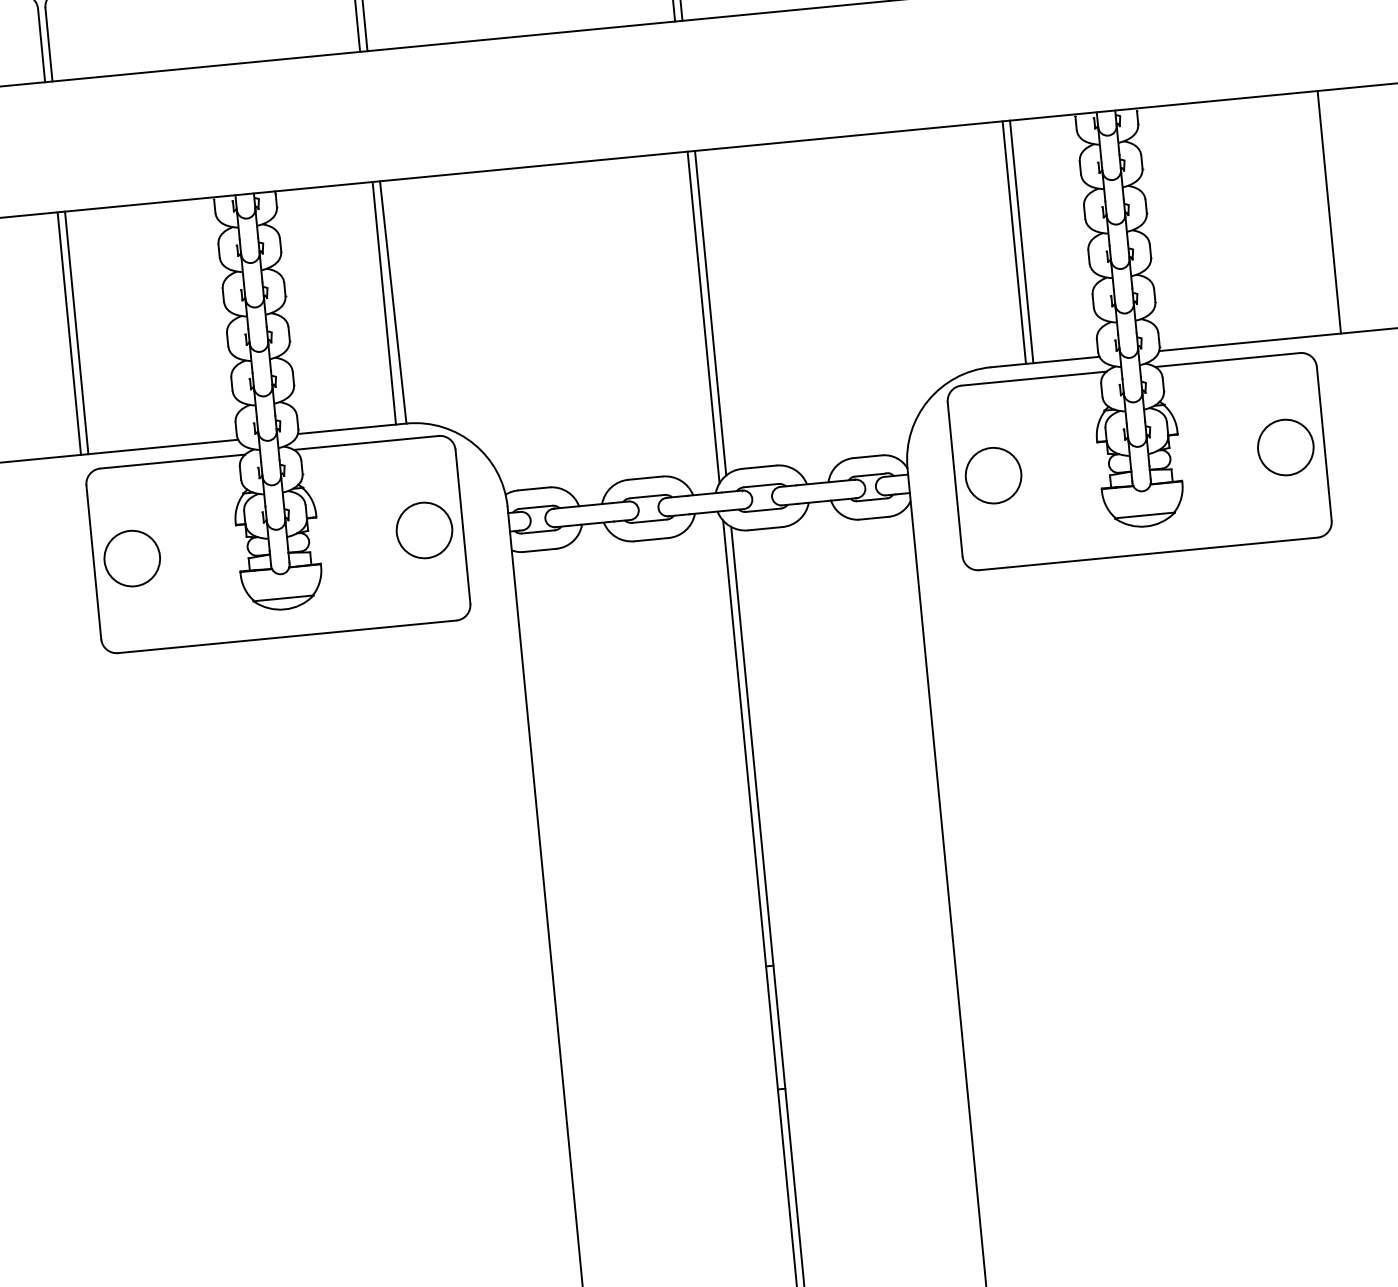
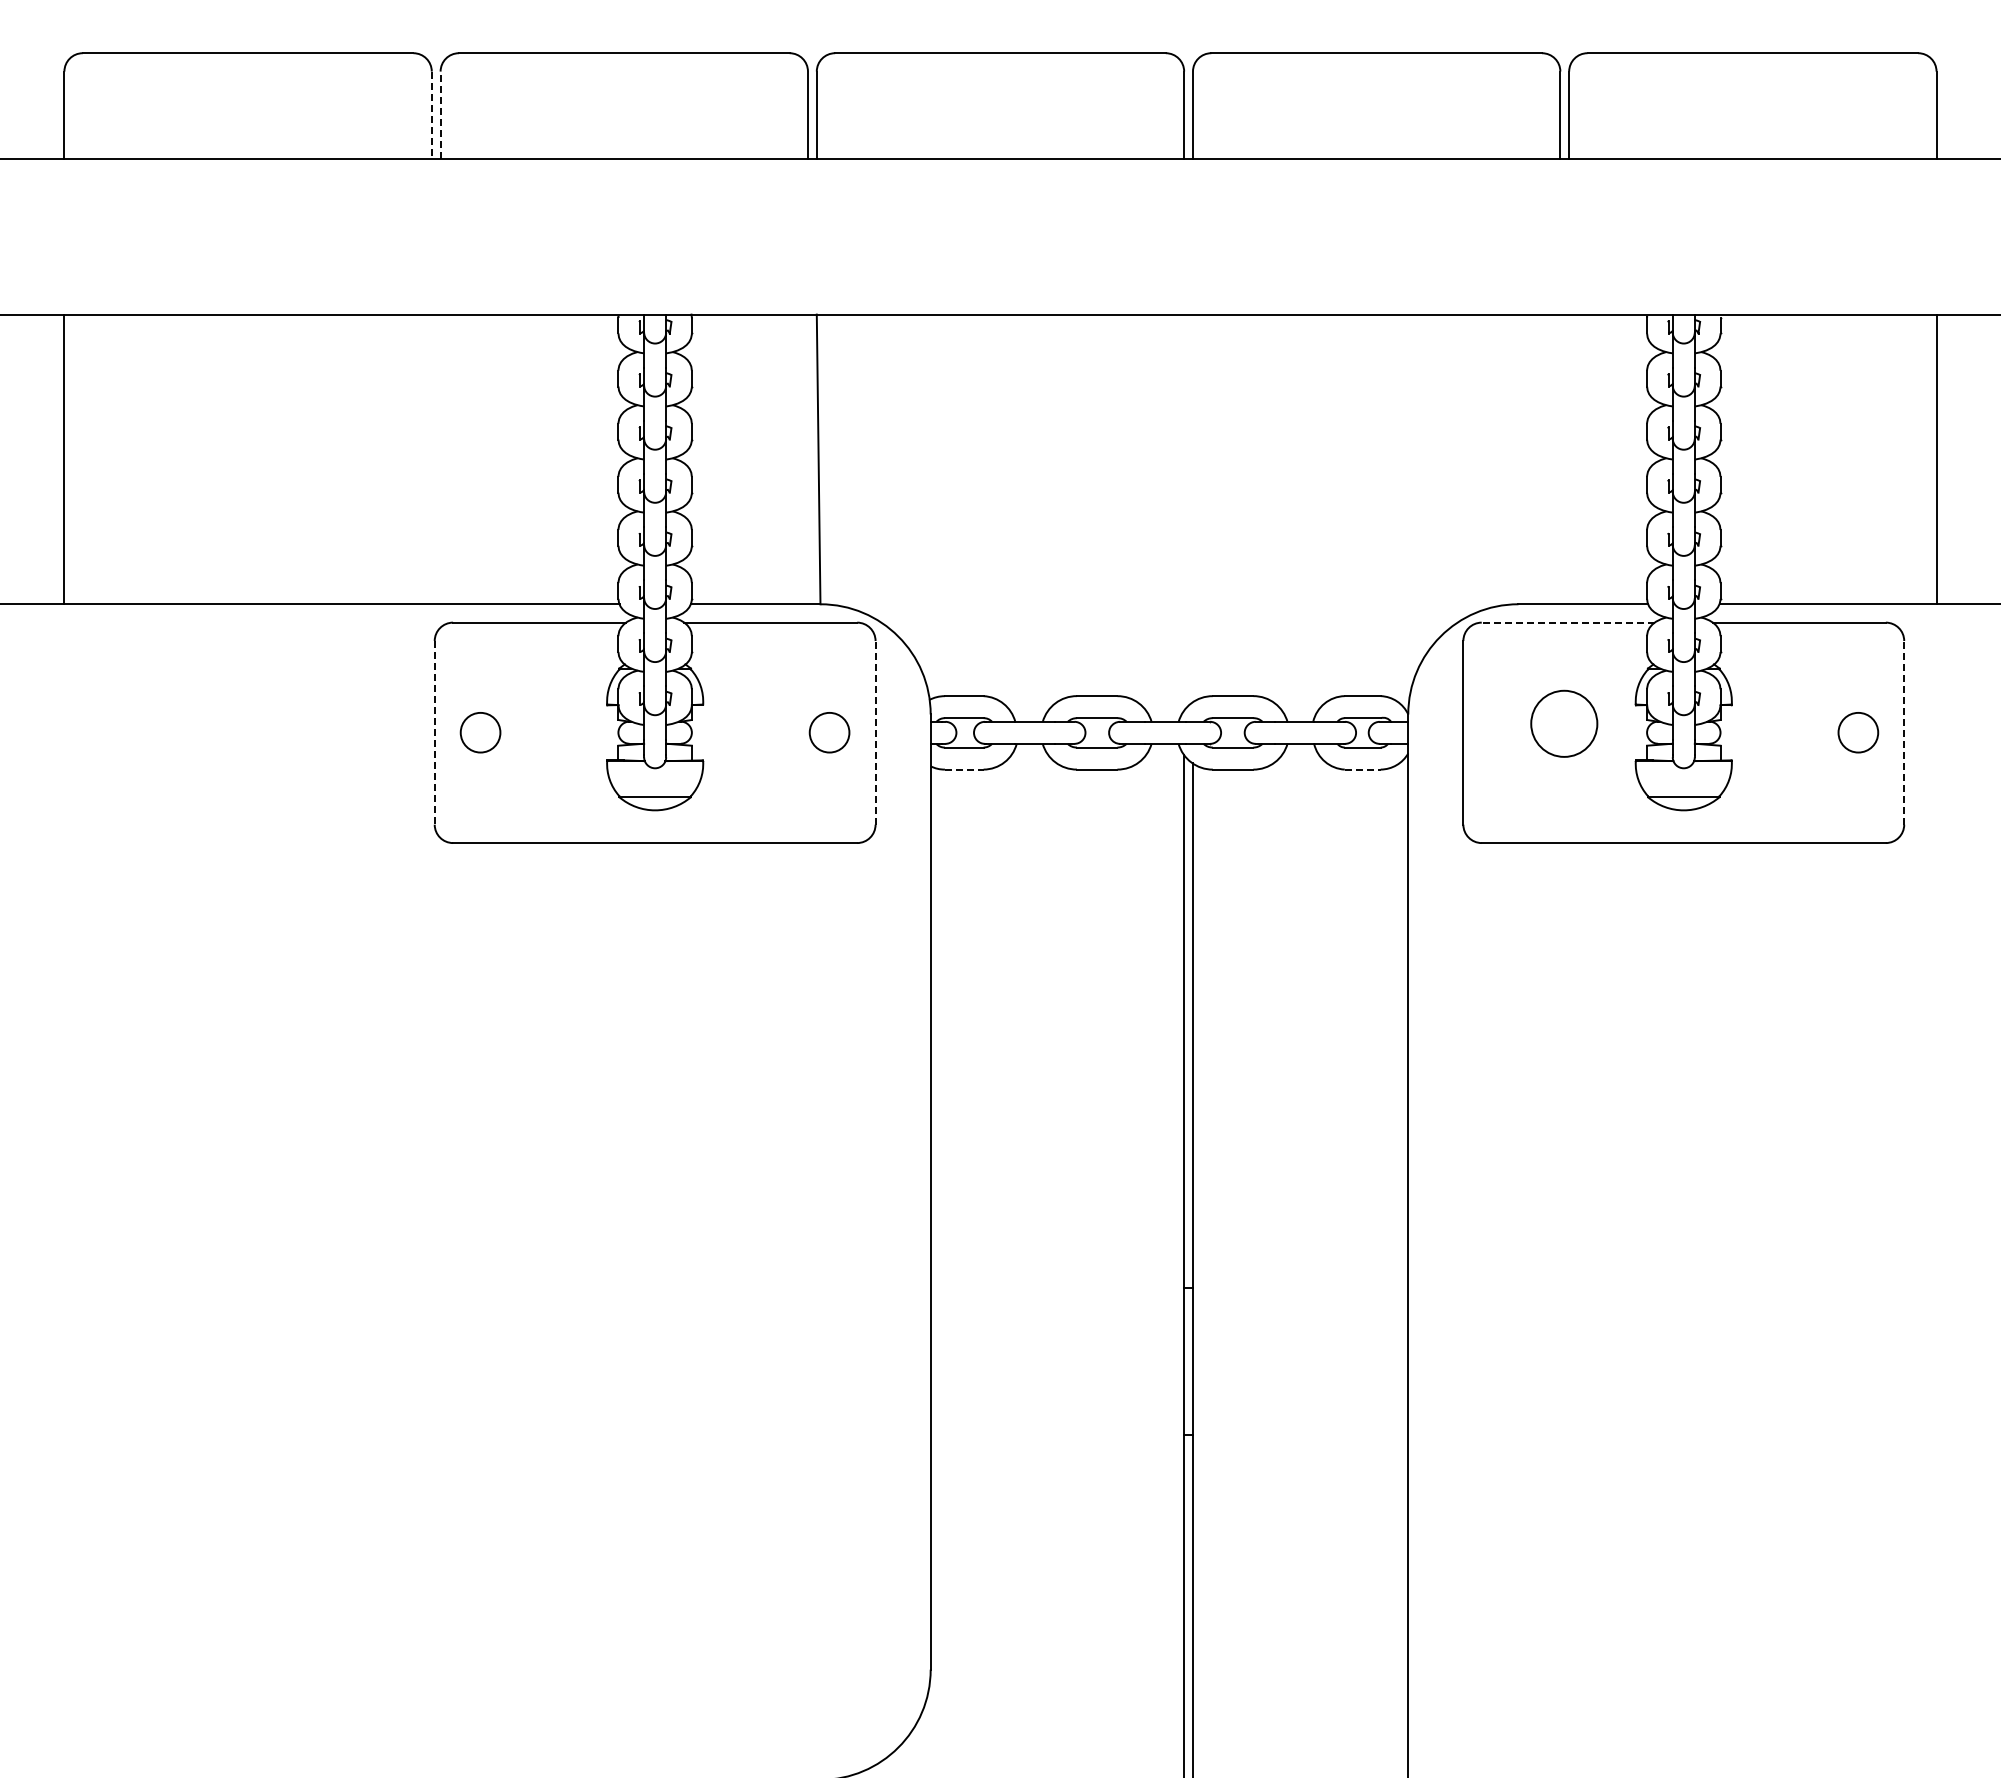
line: (48, 44) -> (440, 115), solid -> dashed
line: (41, 45) -> (431, 115), solid -> dashed
line: (1021, 241) -> (1569, 459), removed
line: (1014, 242) -> (1560, 459), removed
line: (383, 303) -> (807, 459), removed
line: (710, 313) -> (1192, 508), removed
line: (703, 317) -> (1184, 512), removed
line: (76, 332) -> (440, 459), removed
line: (69, 333) -> (431, 459), removed
line: (1034, 378) -> (1568, 622), solid -> dashed
line: (1324, 443) -> (1904, 732), solid -> dashed
circle: (1285, 447) -> (1858, 732), size x0.6
circle: (993, 475) -> (1564, 723), moved
line: (873, 518) -> (1362, 769), solid -> dashed
line: (462, 526) -> (875, 732), solid -> dashed
circle: (424, 530) -> (829, 732), size x0.6
line: (540, 550) -> (964, 769), solid -> dashed
circle: (132, 558) -> (480, 732), size x0.6
line: (93, 562) -> (434, 732), solid -> dashed

